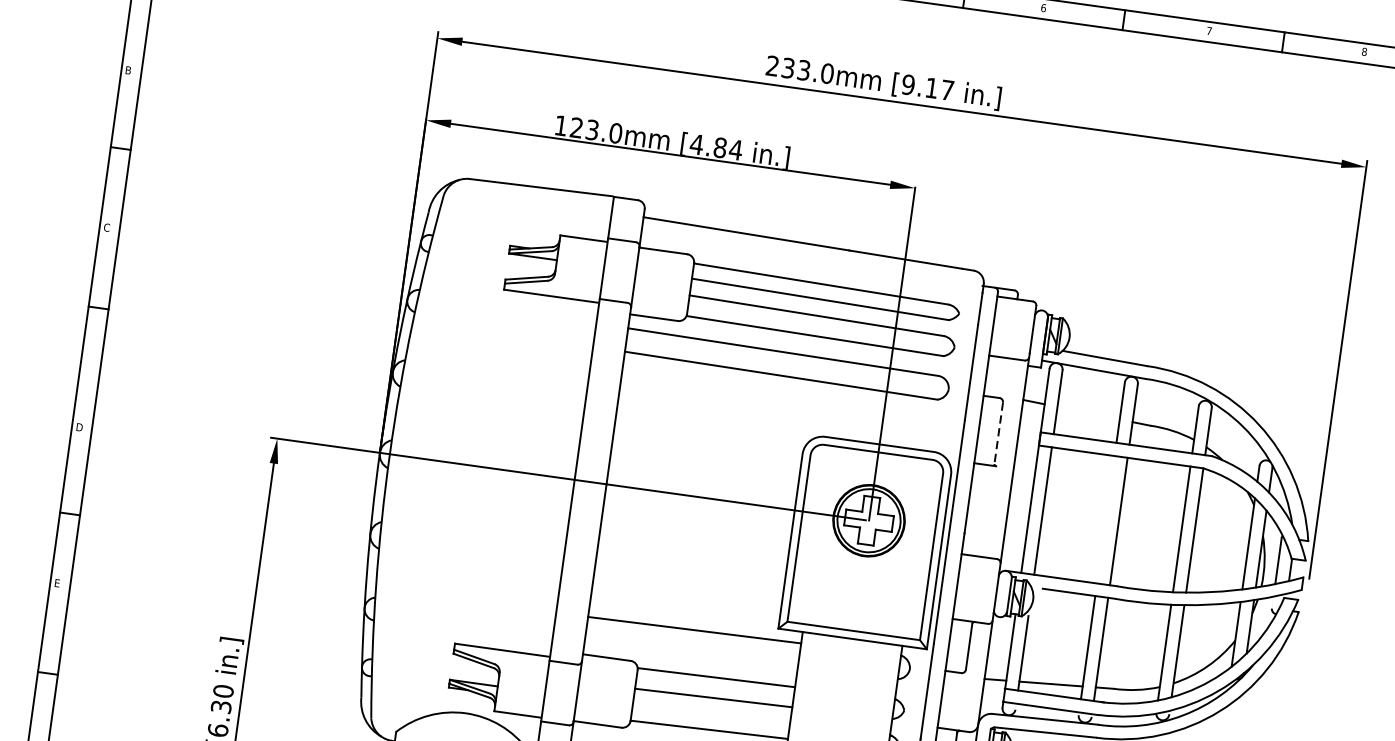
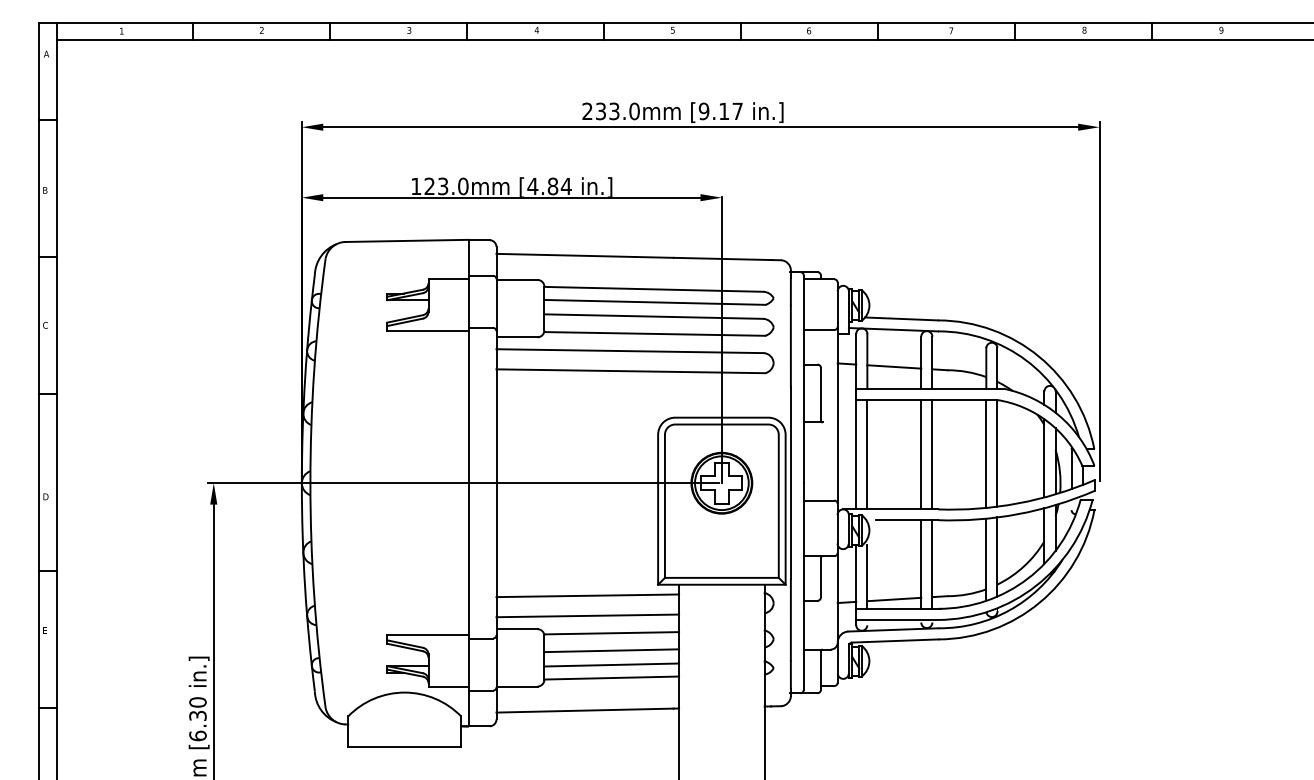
line: (1088, 412) -> (894, 366), added
line: (998, 433) -> (820, 394), dashed -> solid
line: (1106, 519) -> (921, 454), added
line: (691, 653) -> (587, 615), added
line: (711, 714) -> (611, 664), added

